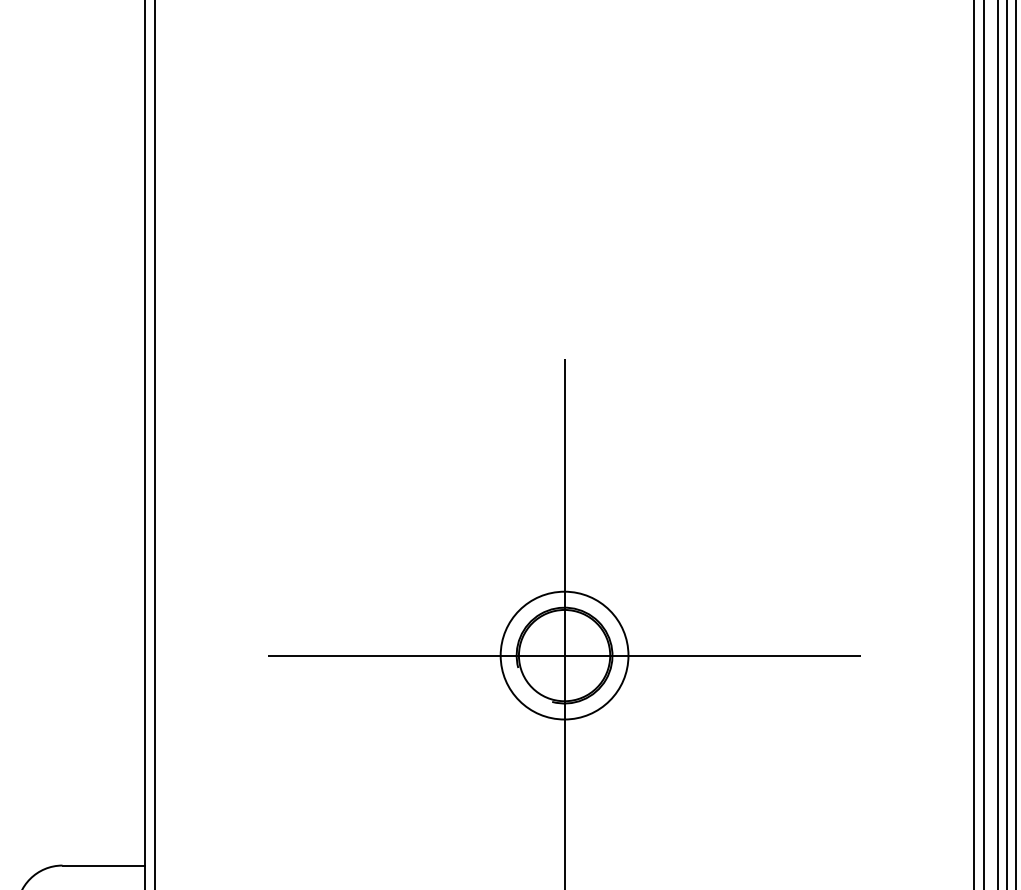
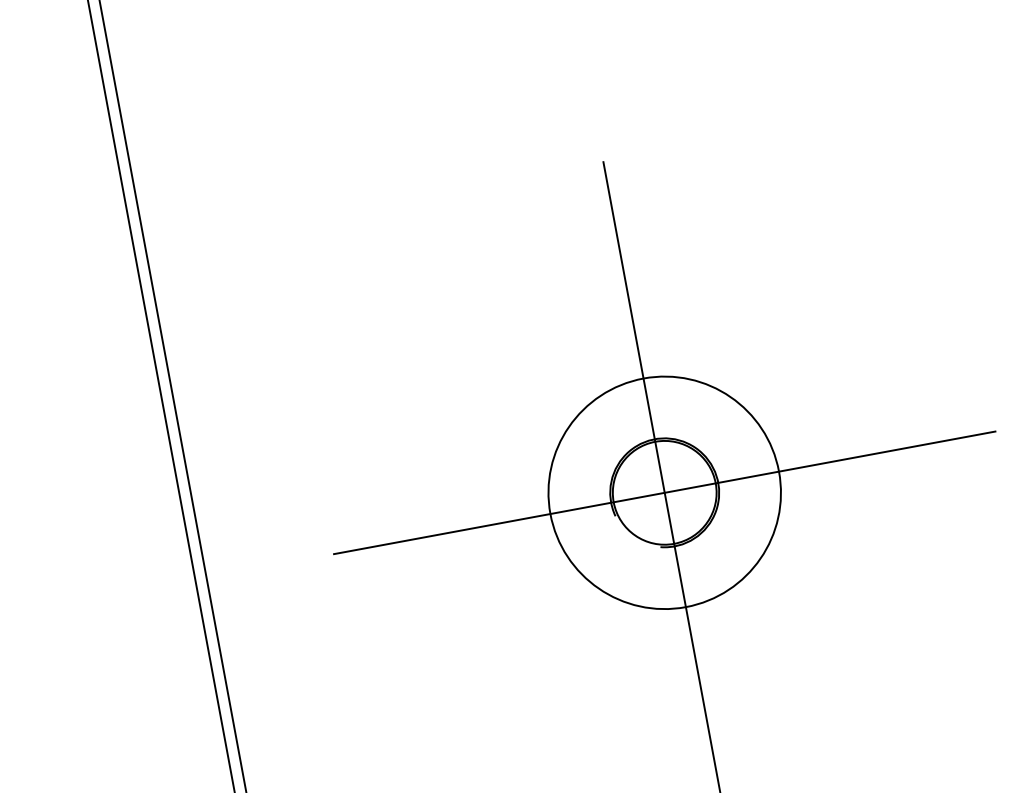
circle: (564, 655) -> (664, 492), size x1.6

